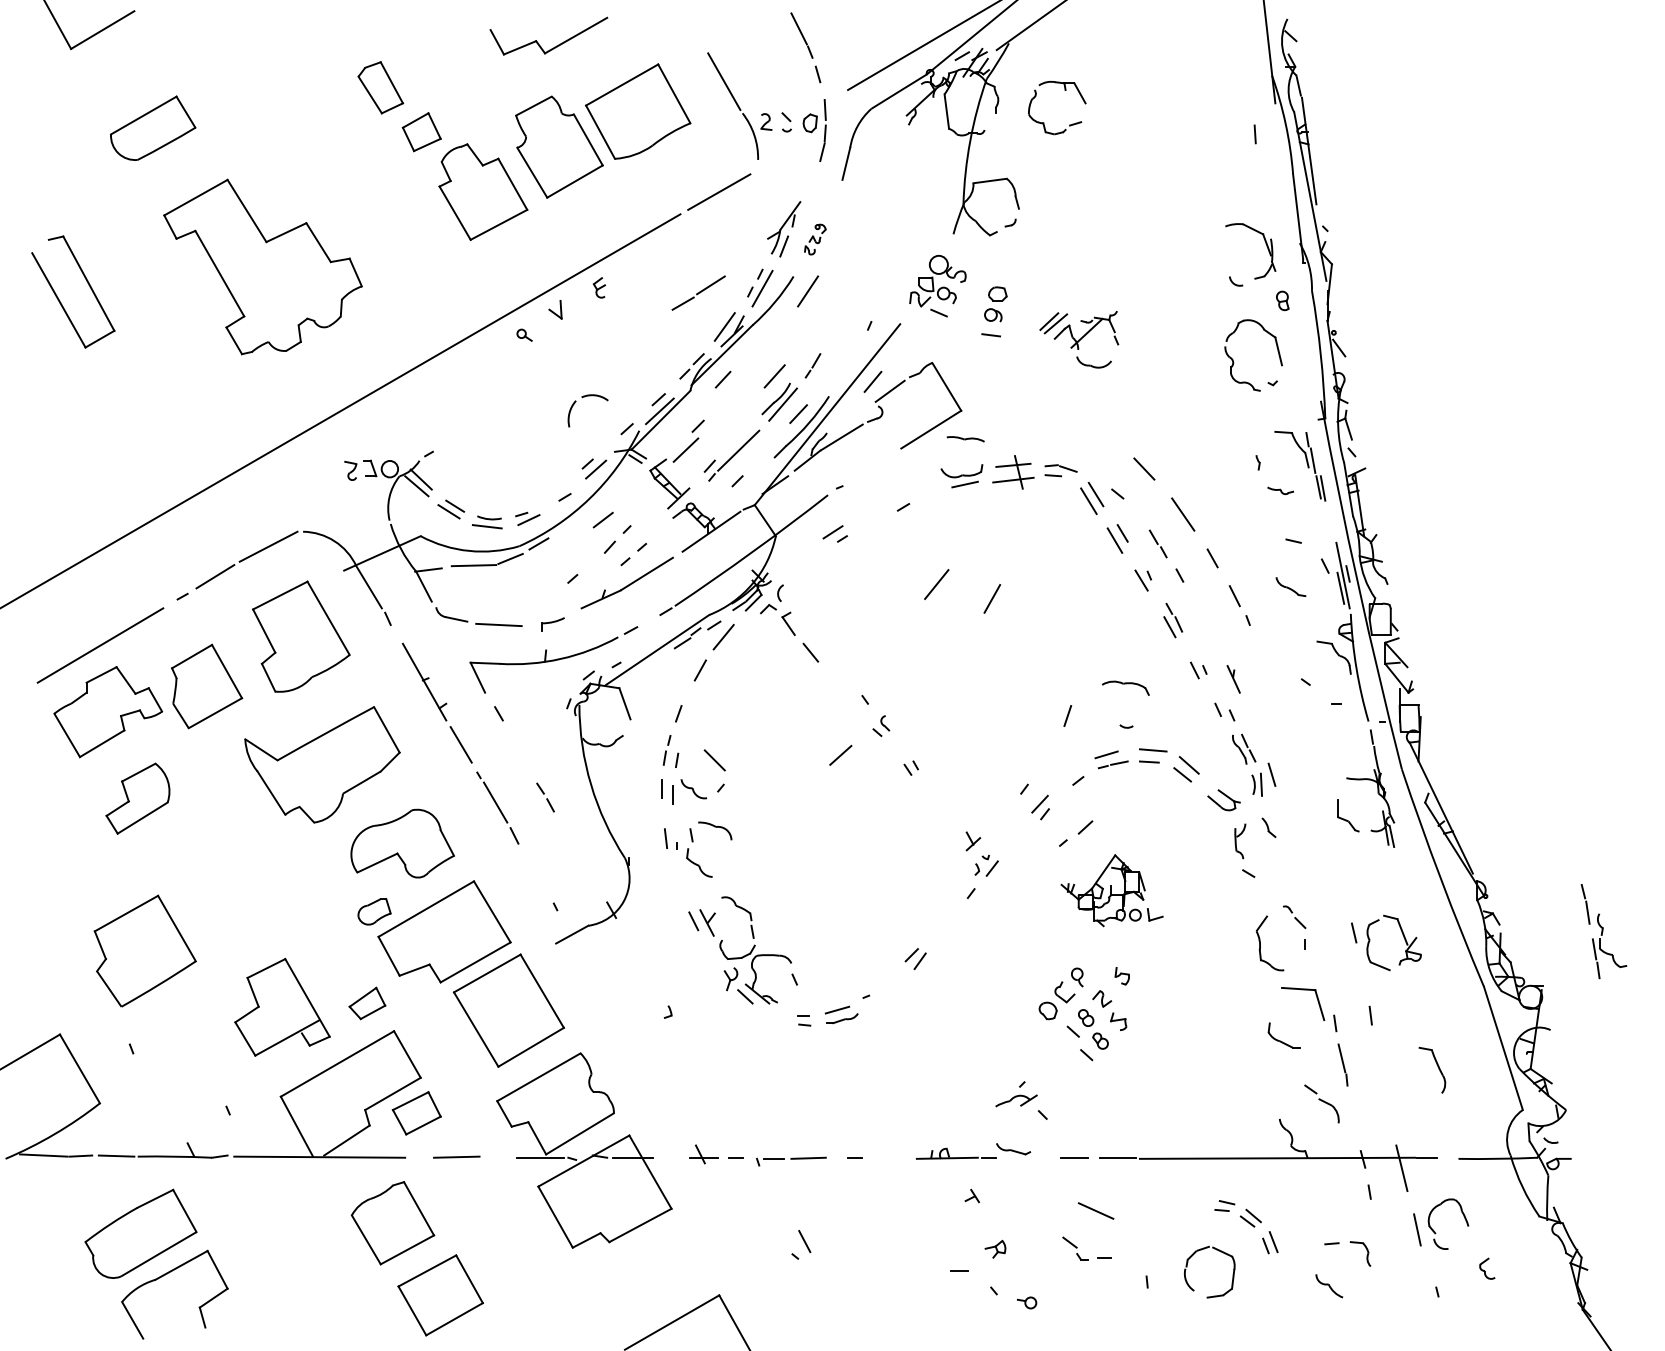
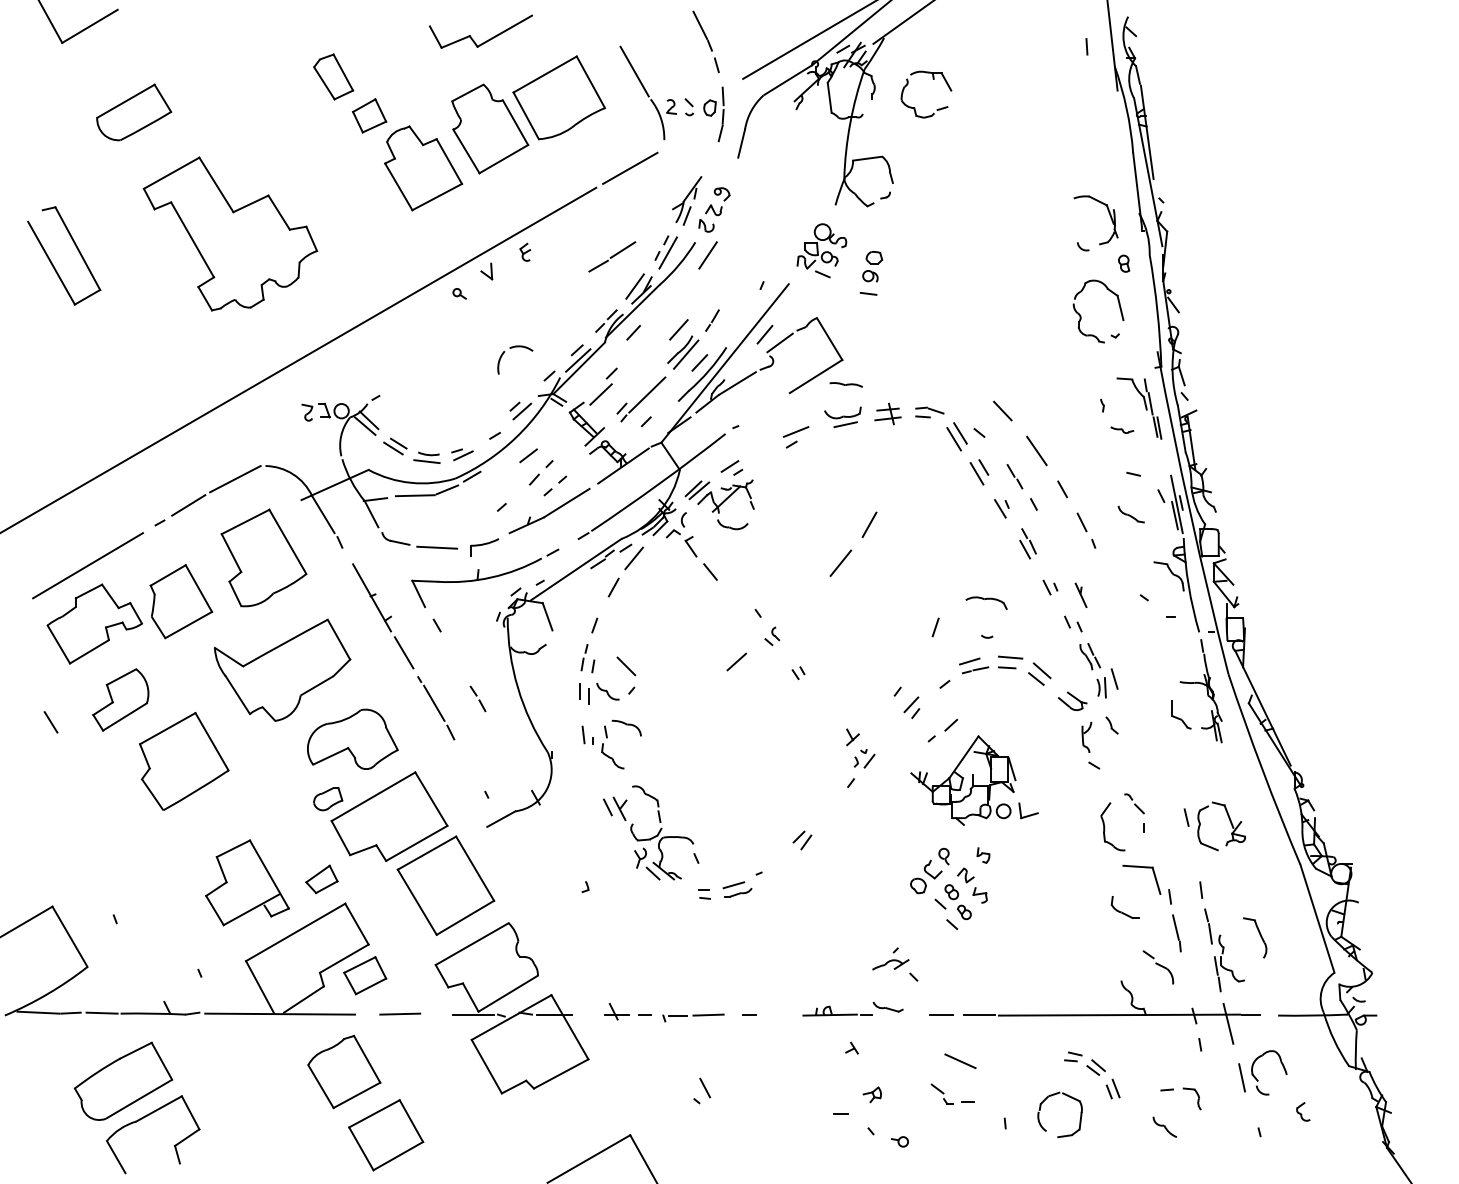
line: (1254, 134) -> (1086, 46), moved
part: (815, 239) -> (714, 209), size x1.67
part: (1078, 339) -> (719, 504), moved
part: (1012, 471) -> (887, 413), size x0.71
line: (907, 492) -> (795, 431), added
line: (936, 583) -> (840, 562), moved
part: (552, 624) -> (484, 547), size x1.43
line: (57, 824) -> (50, 722), added
part: (1112, 890) -> (974, 780), size x1.43
part: (1603, 931) -> (1224, 950), moved
part: (145, 951) -> (184, 761), moved

